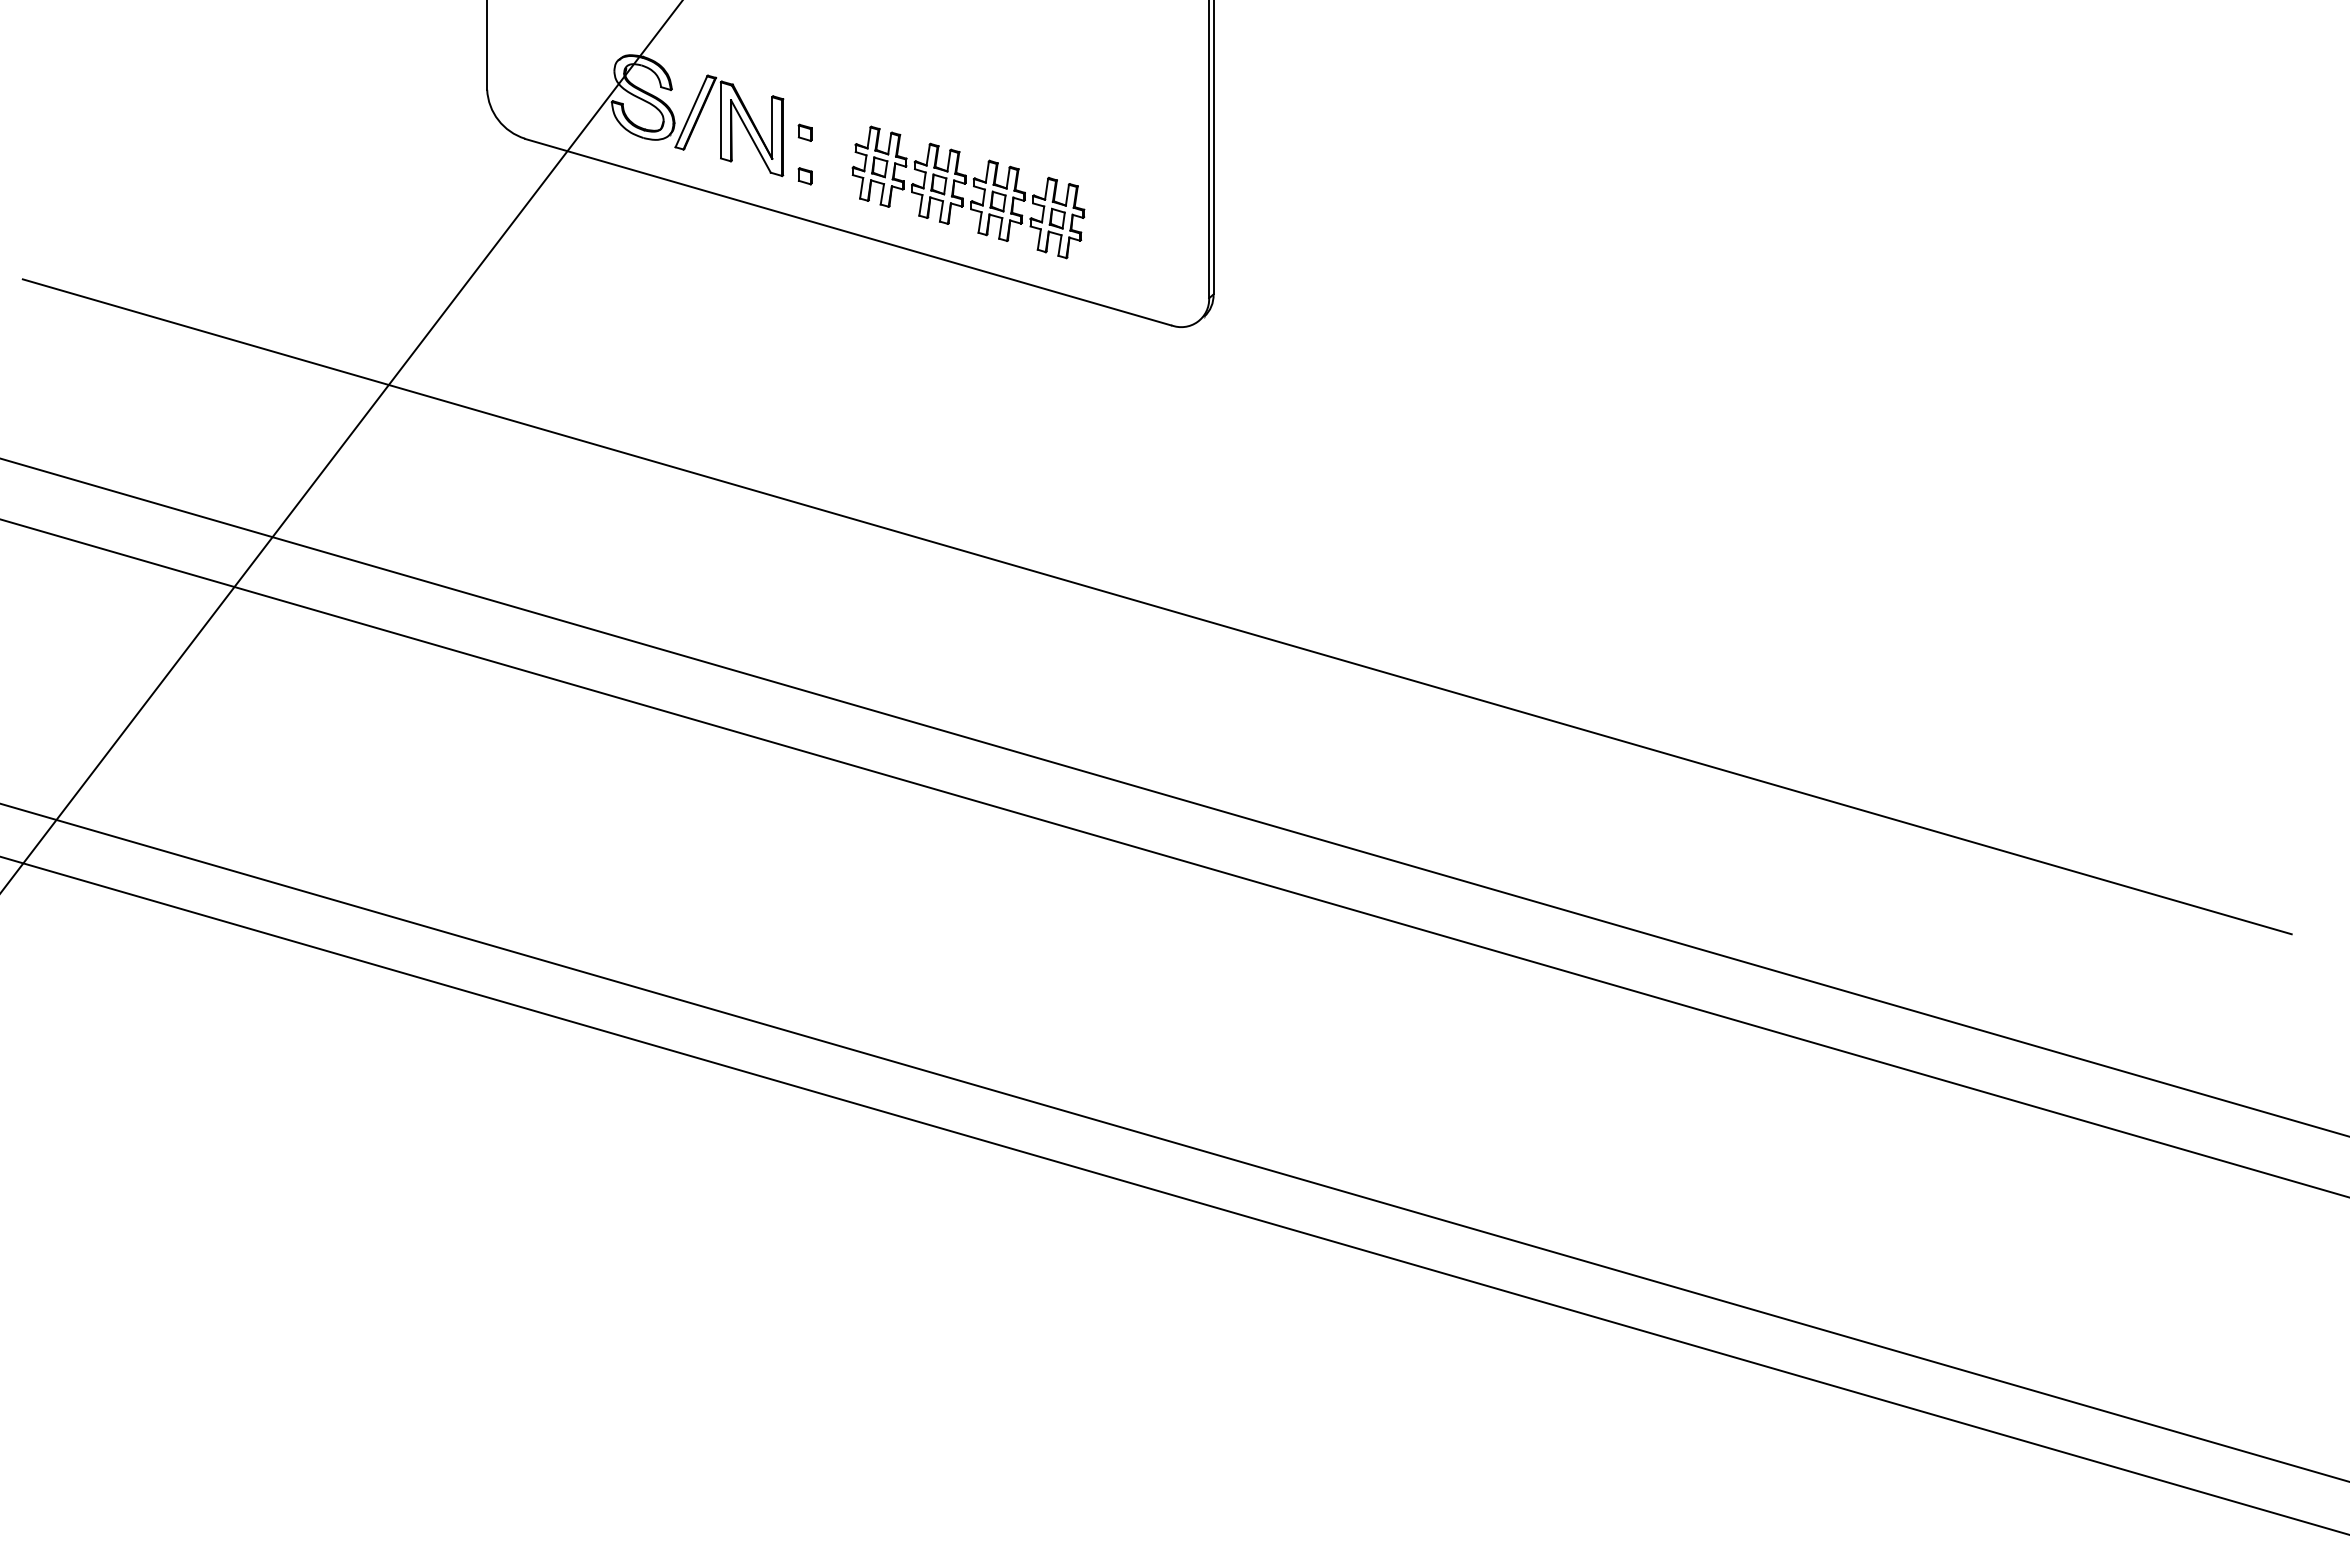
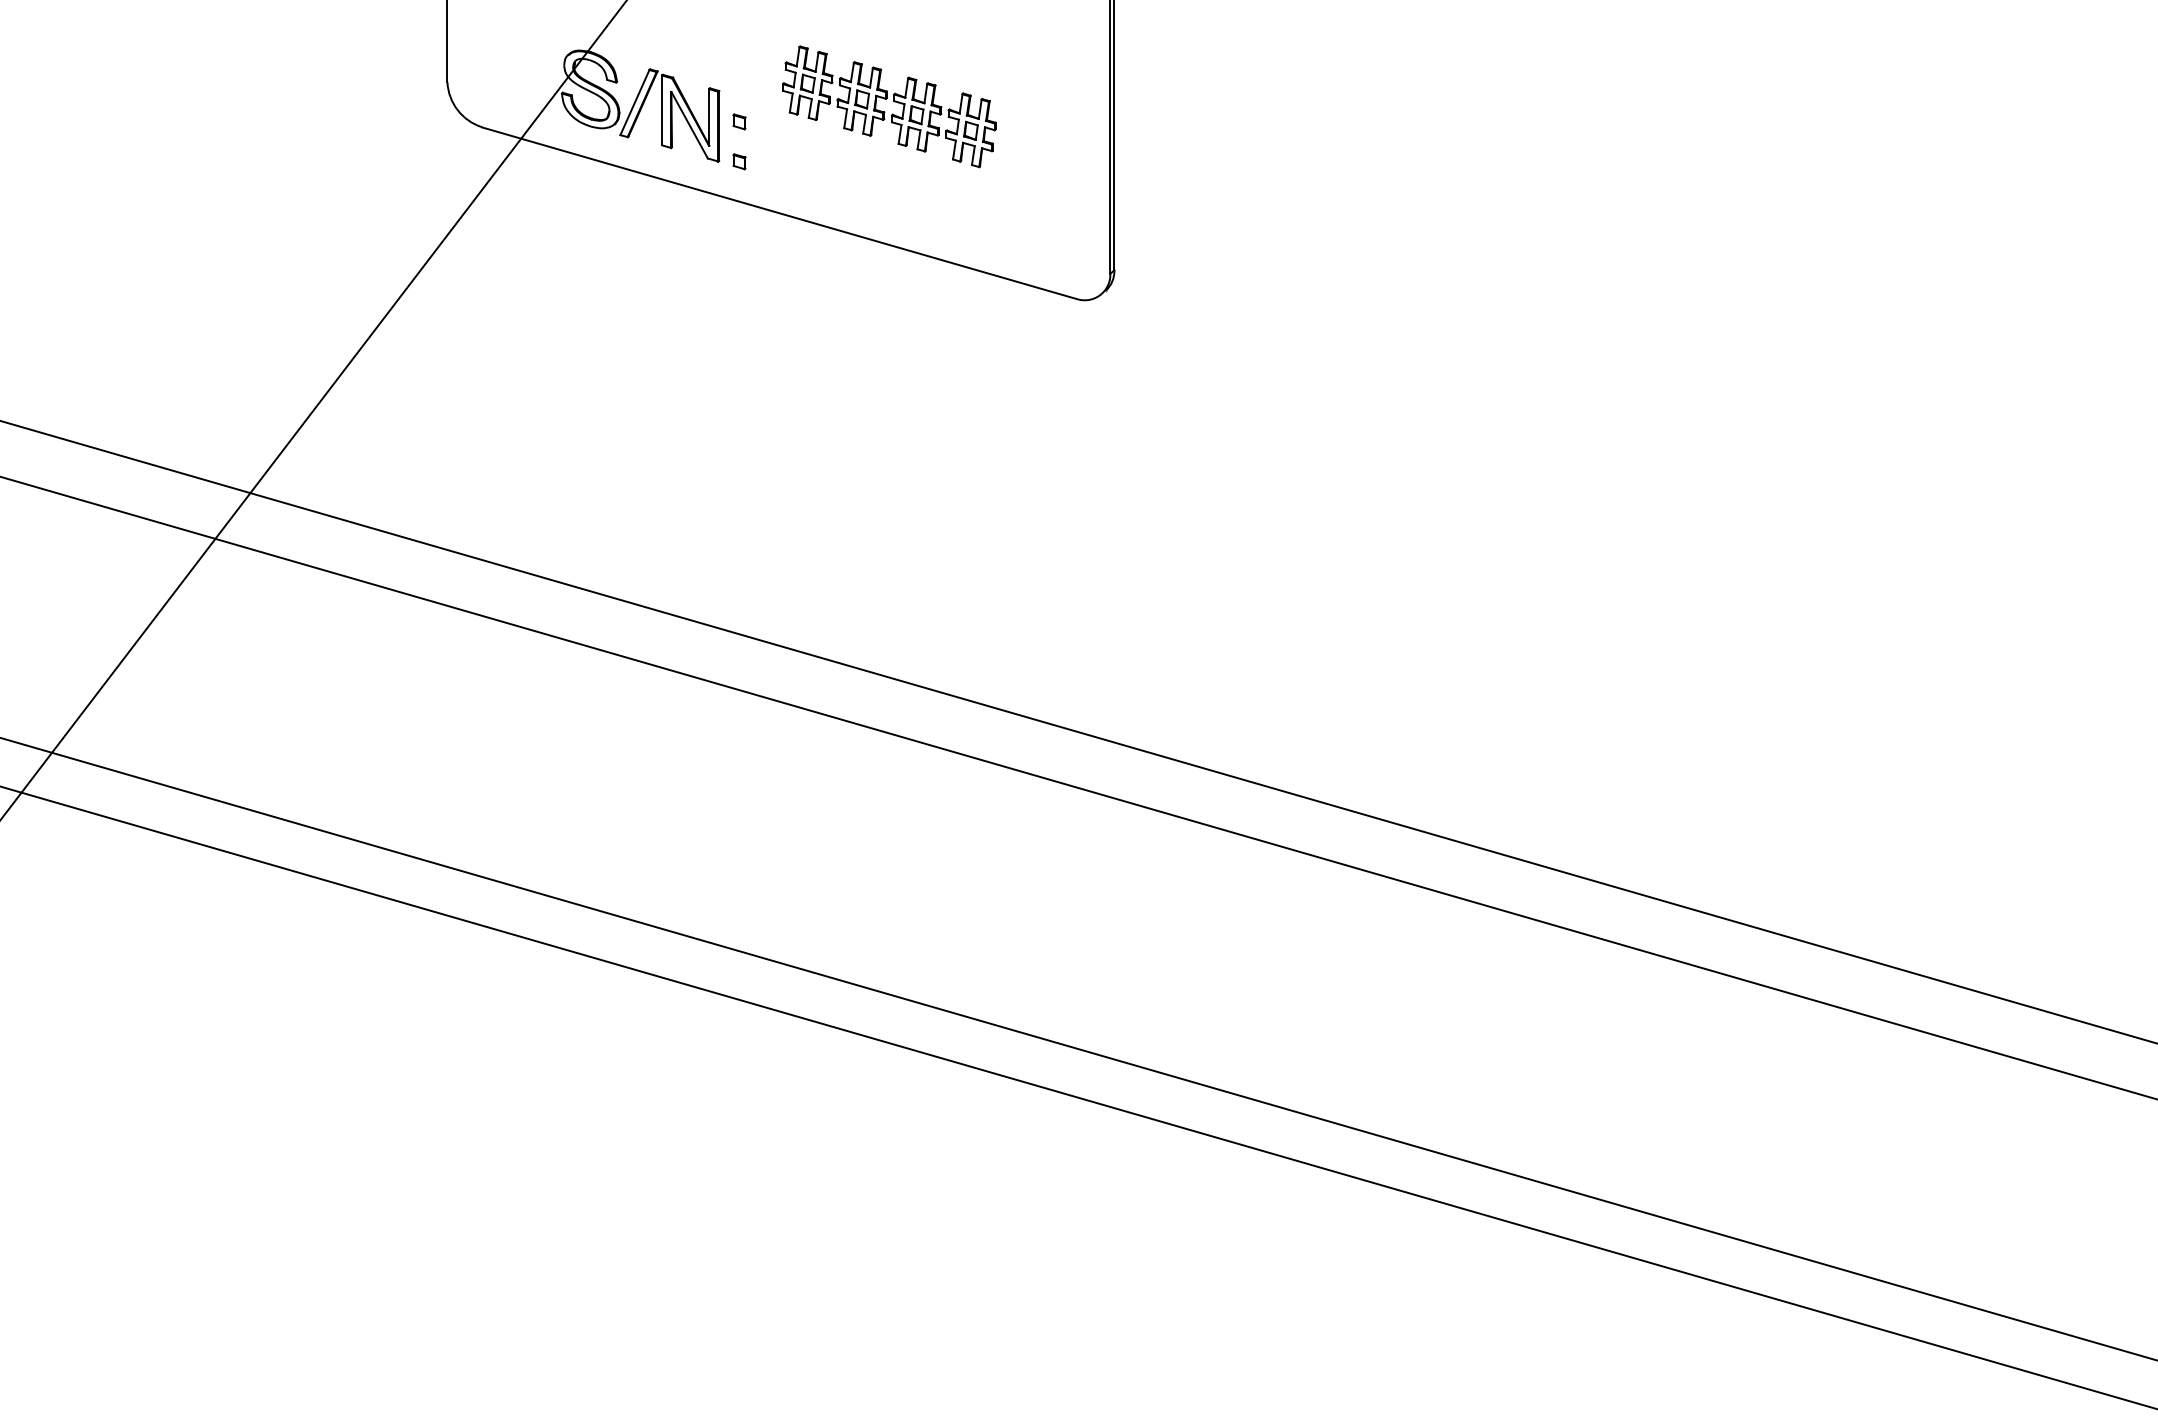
part: (973, 187) -> (893, 102), moved
line: (1156, 606) -> (1062, 556), removed

